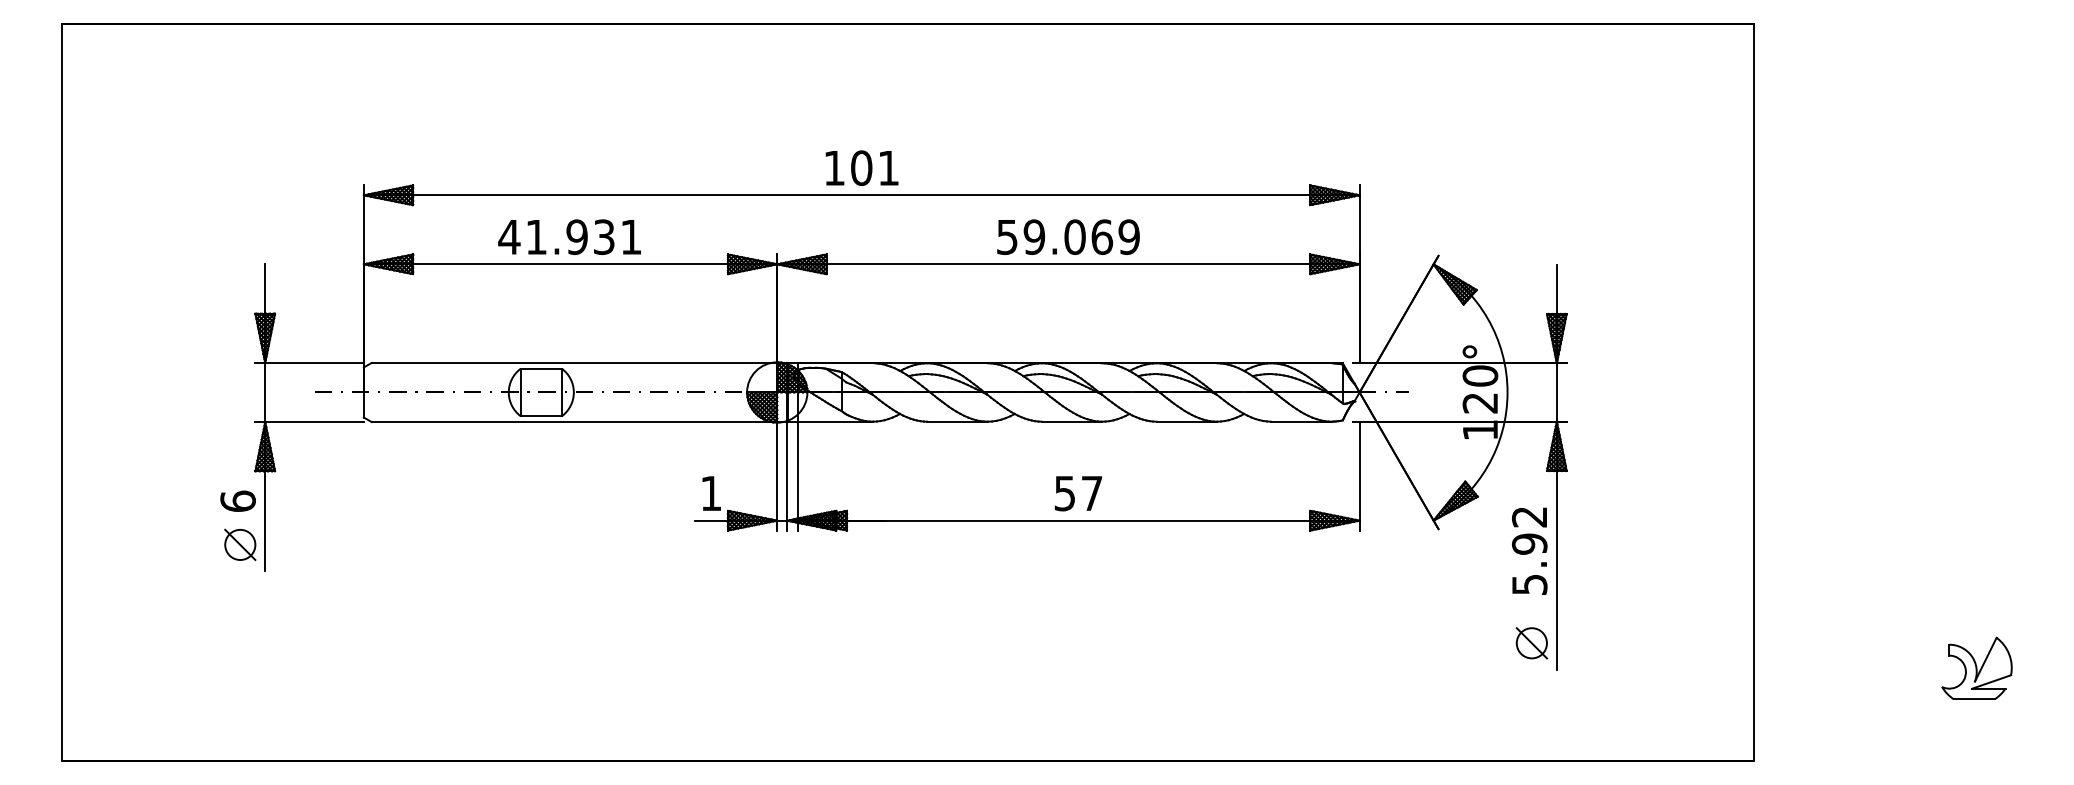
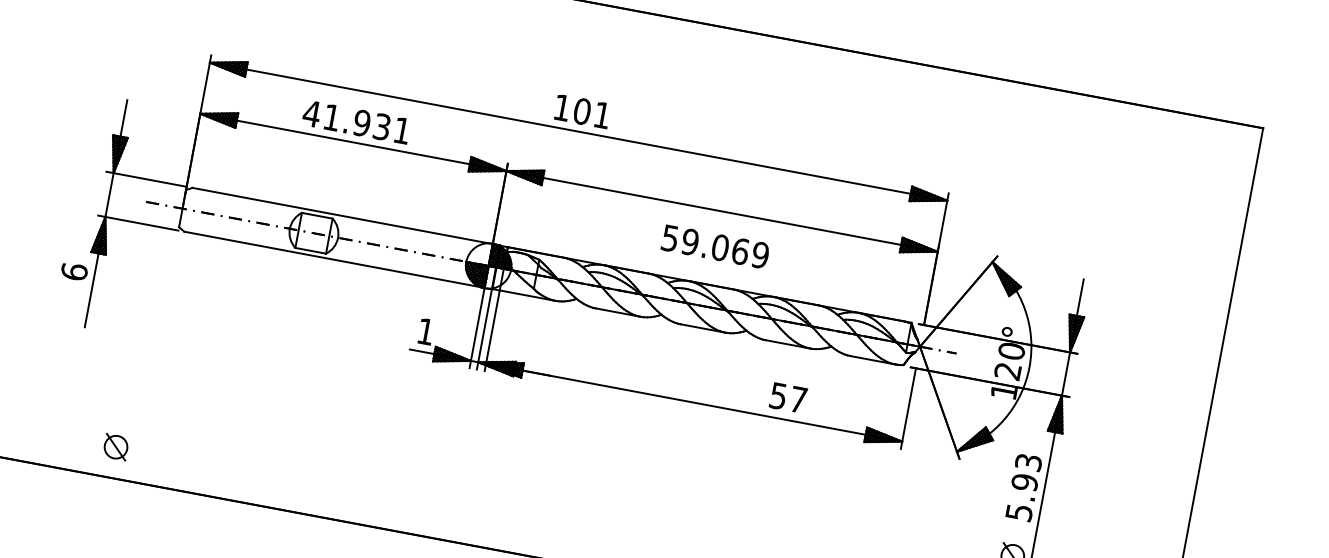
text: (1068, 236) -> (715, 246), moved
text: (1078, 493) -> (788, 397), moved
text: (1529, 517) -> (1028, 462), 5.92 -> 5.93
part: (240, 544) -> (116, 446), moved

